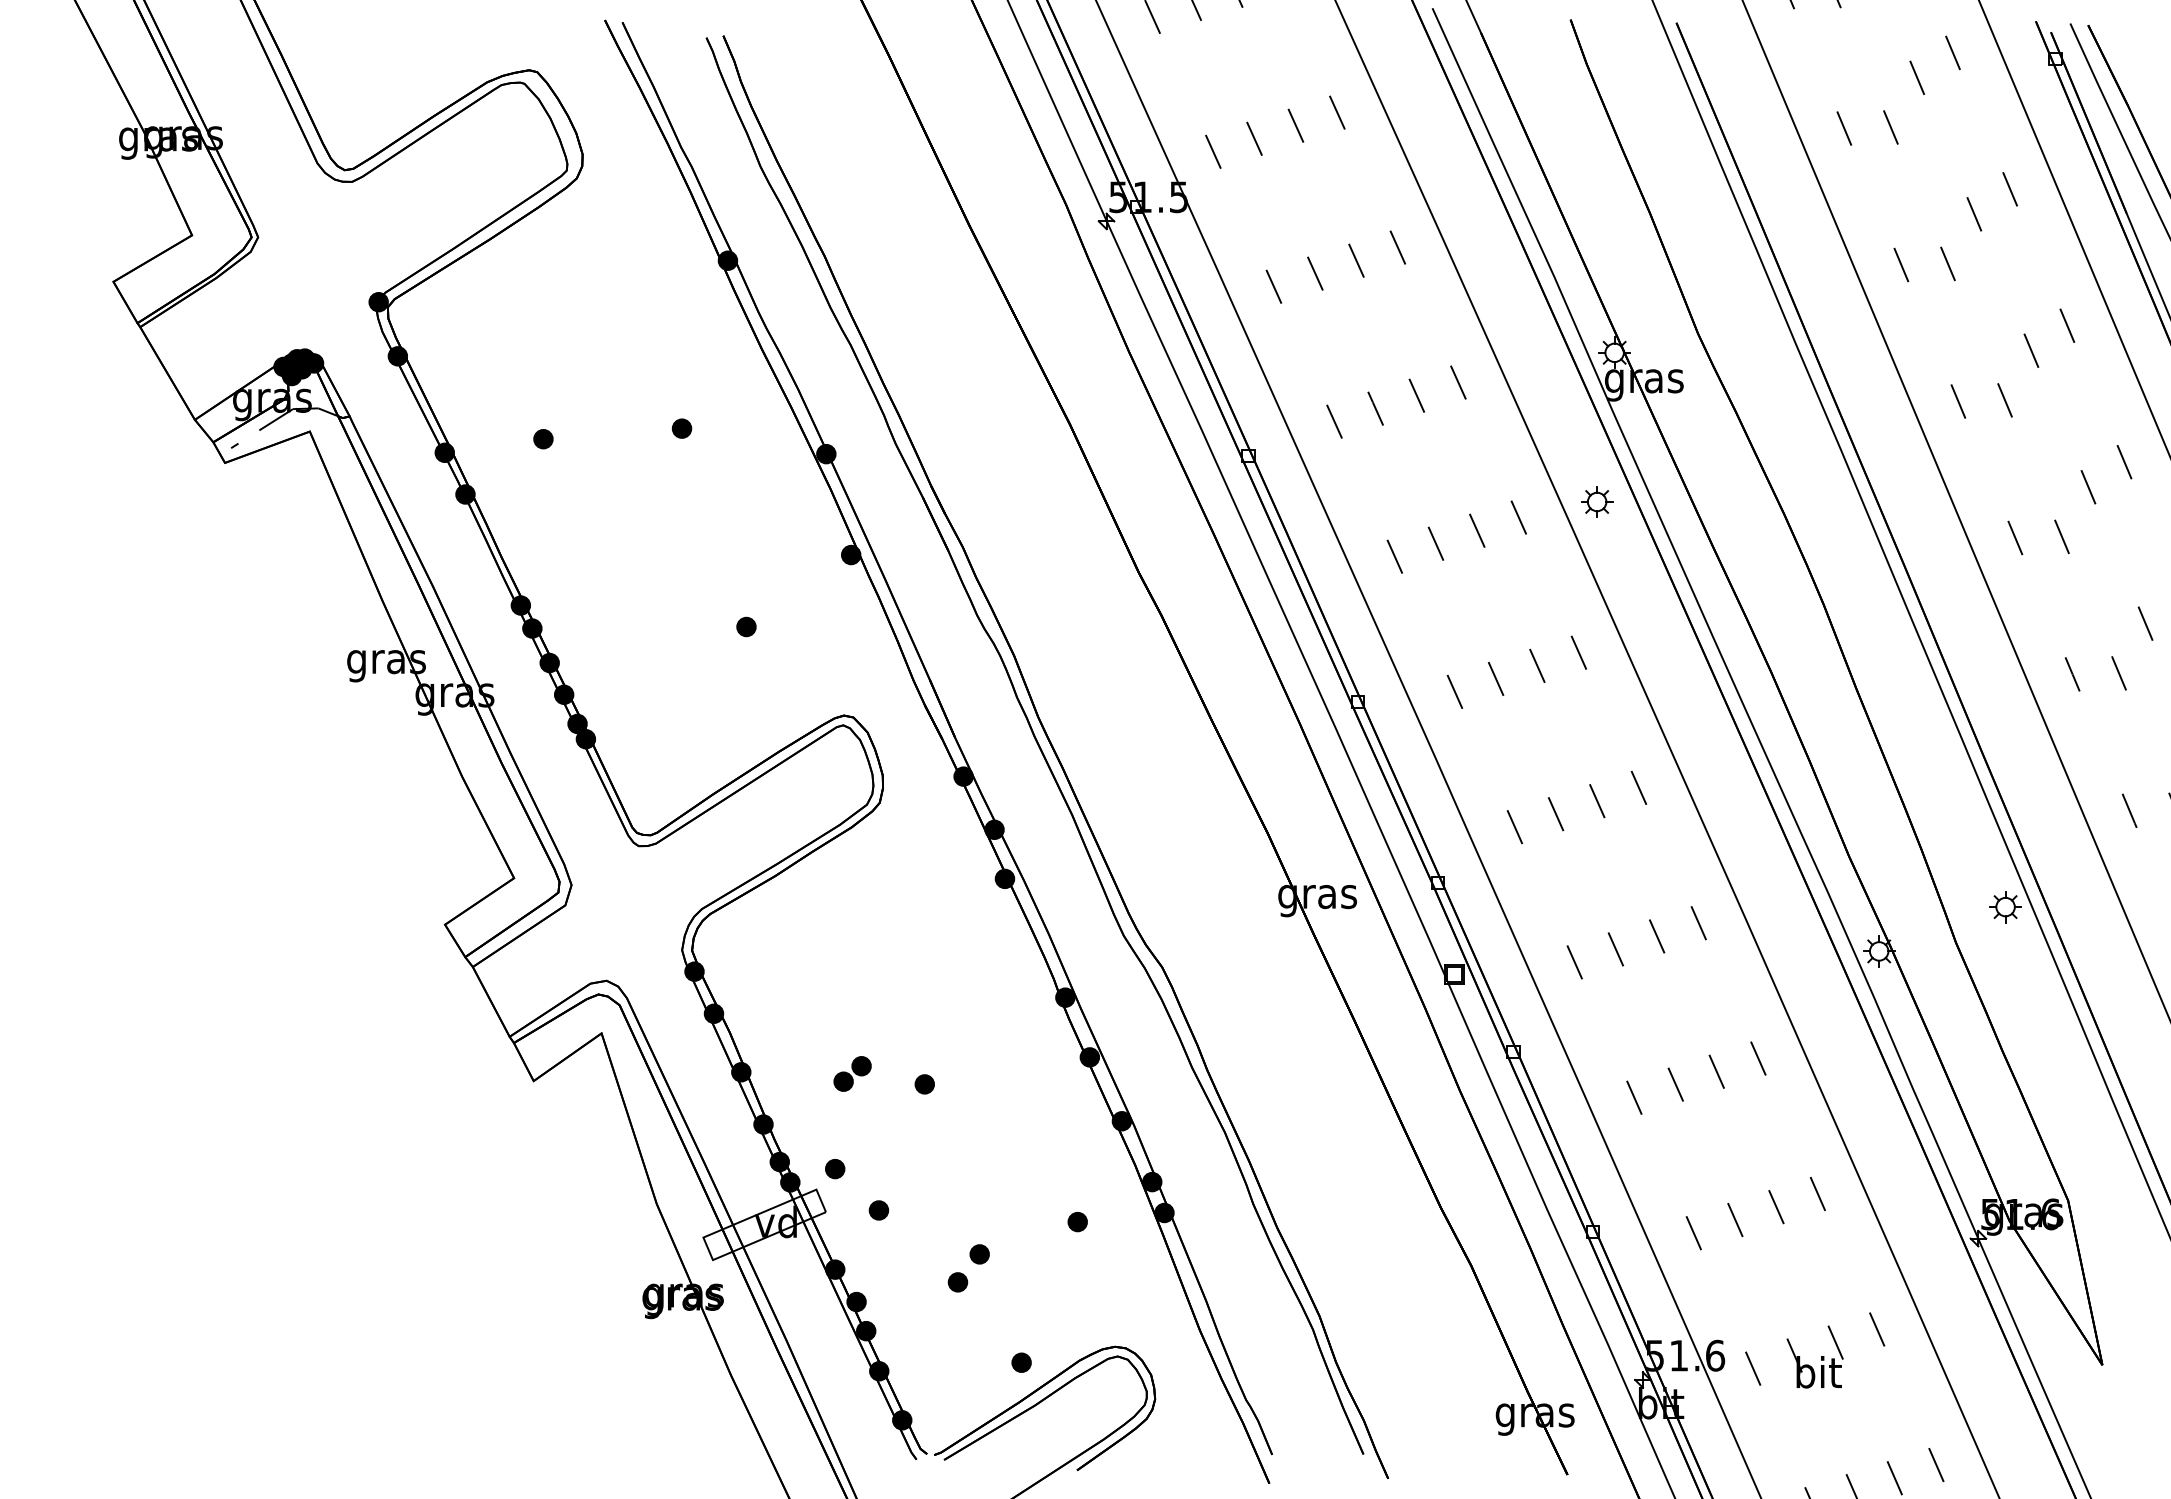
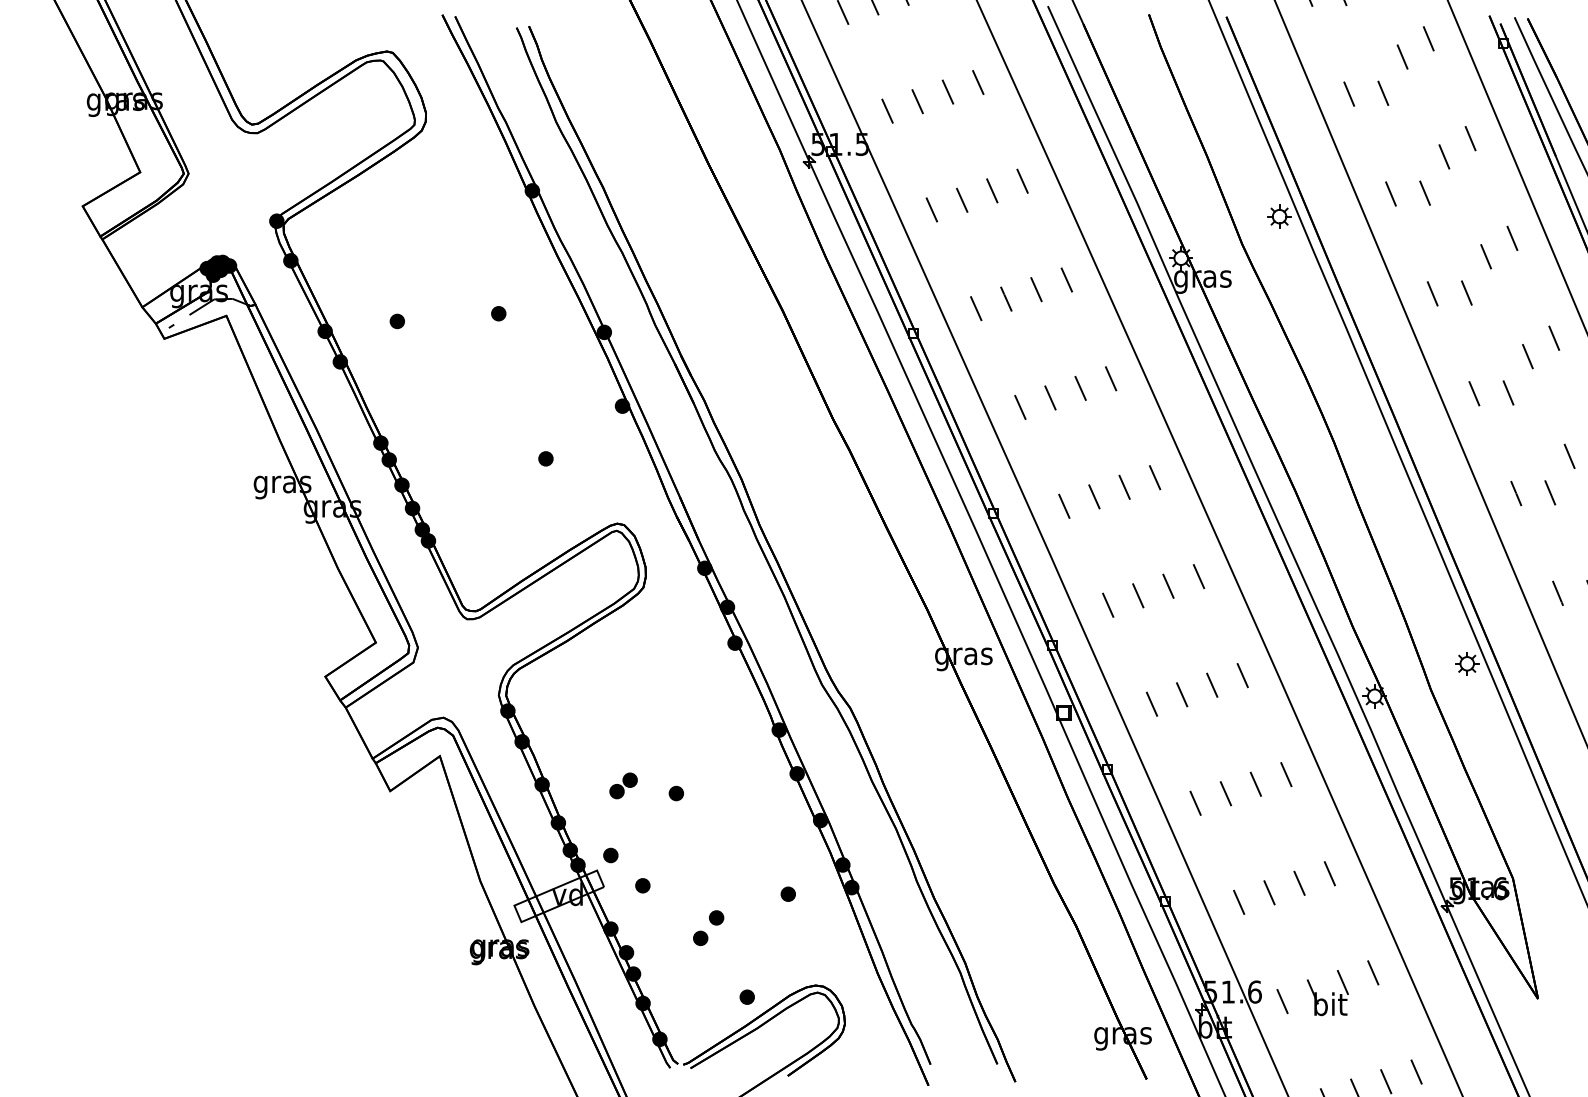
part: (1597, 501) -> (1279, 216), moved

